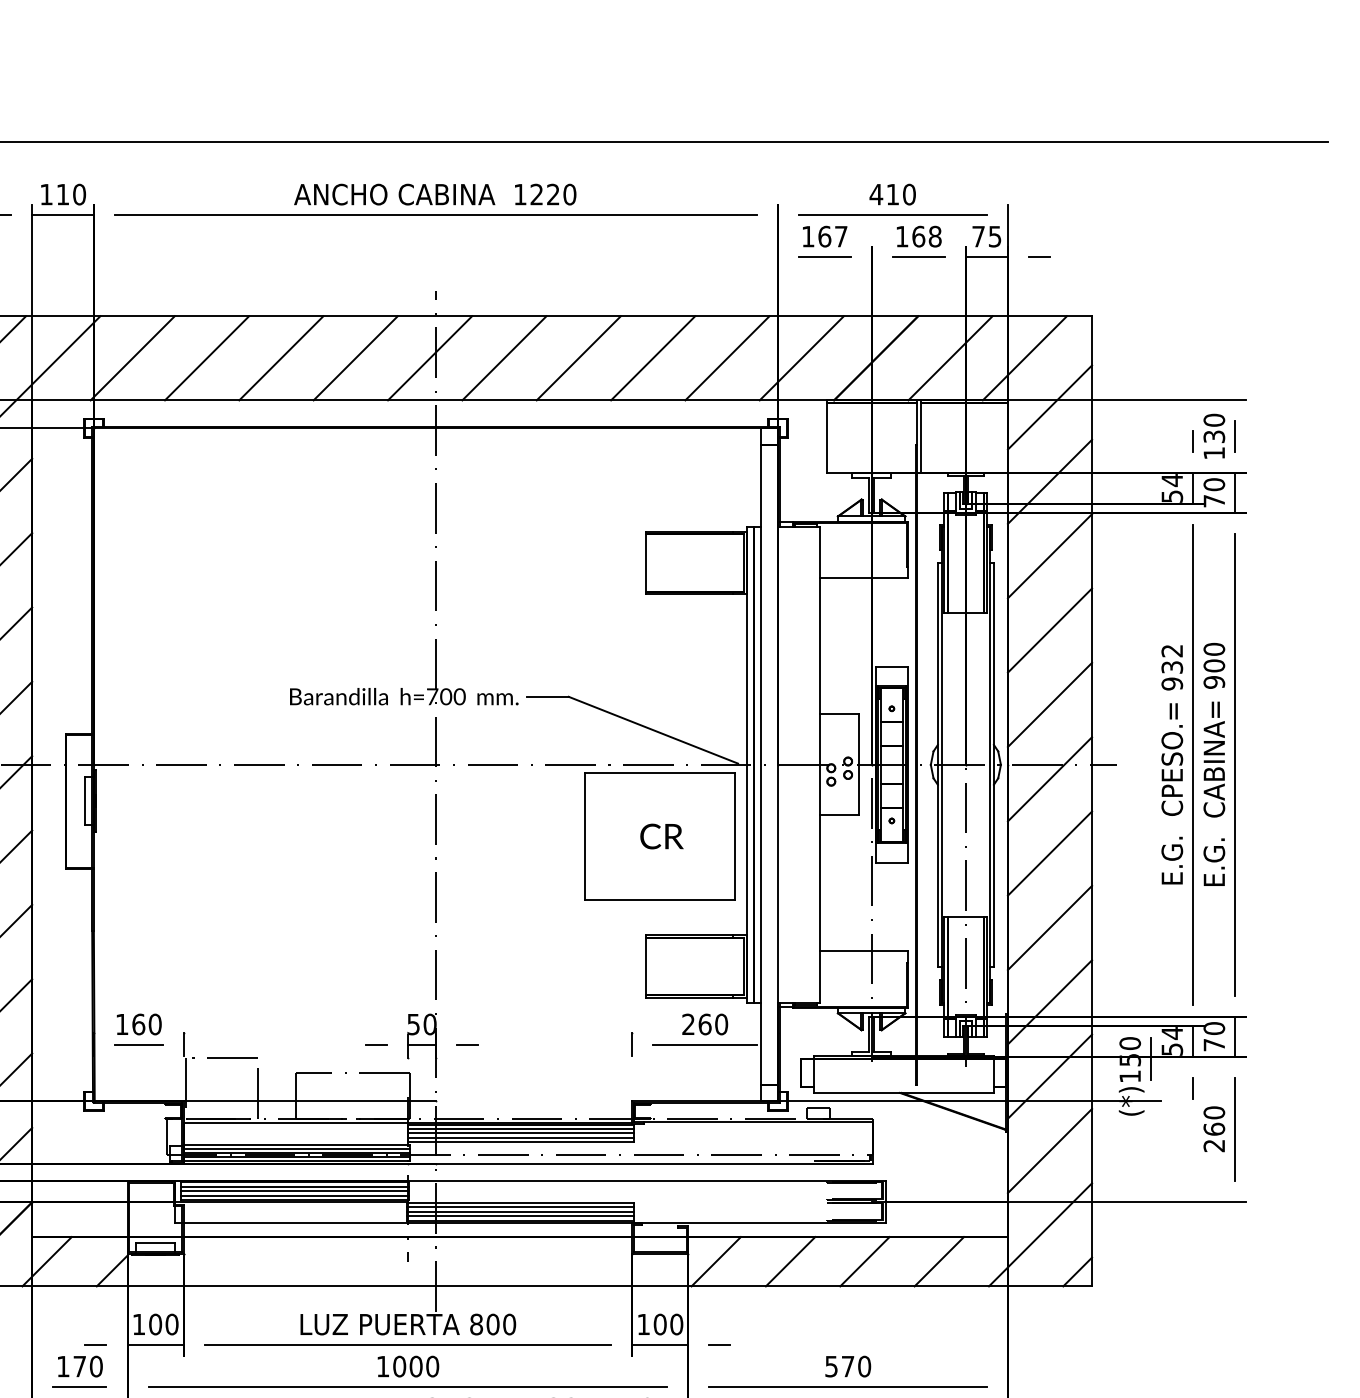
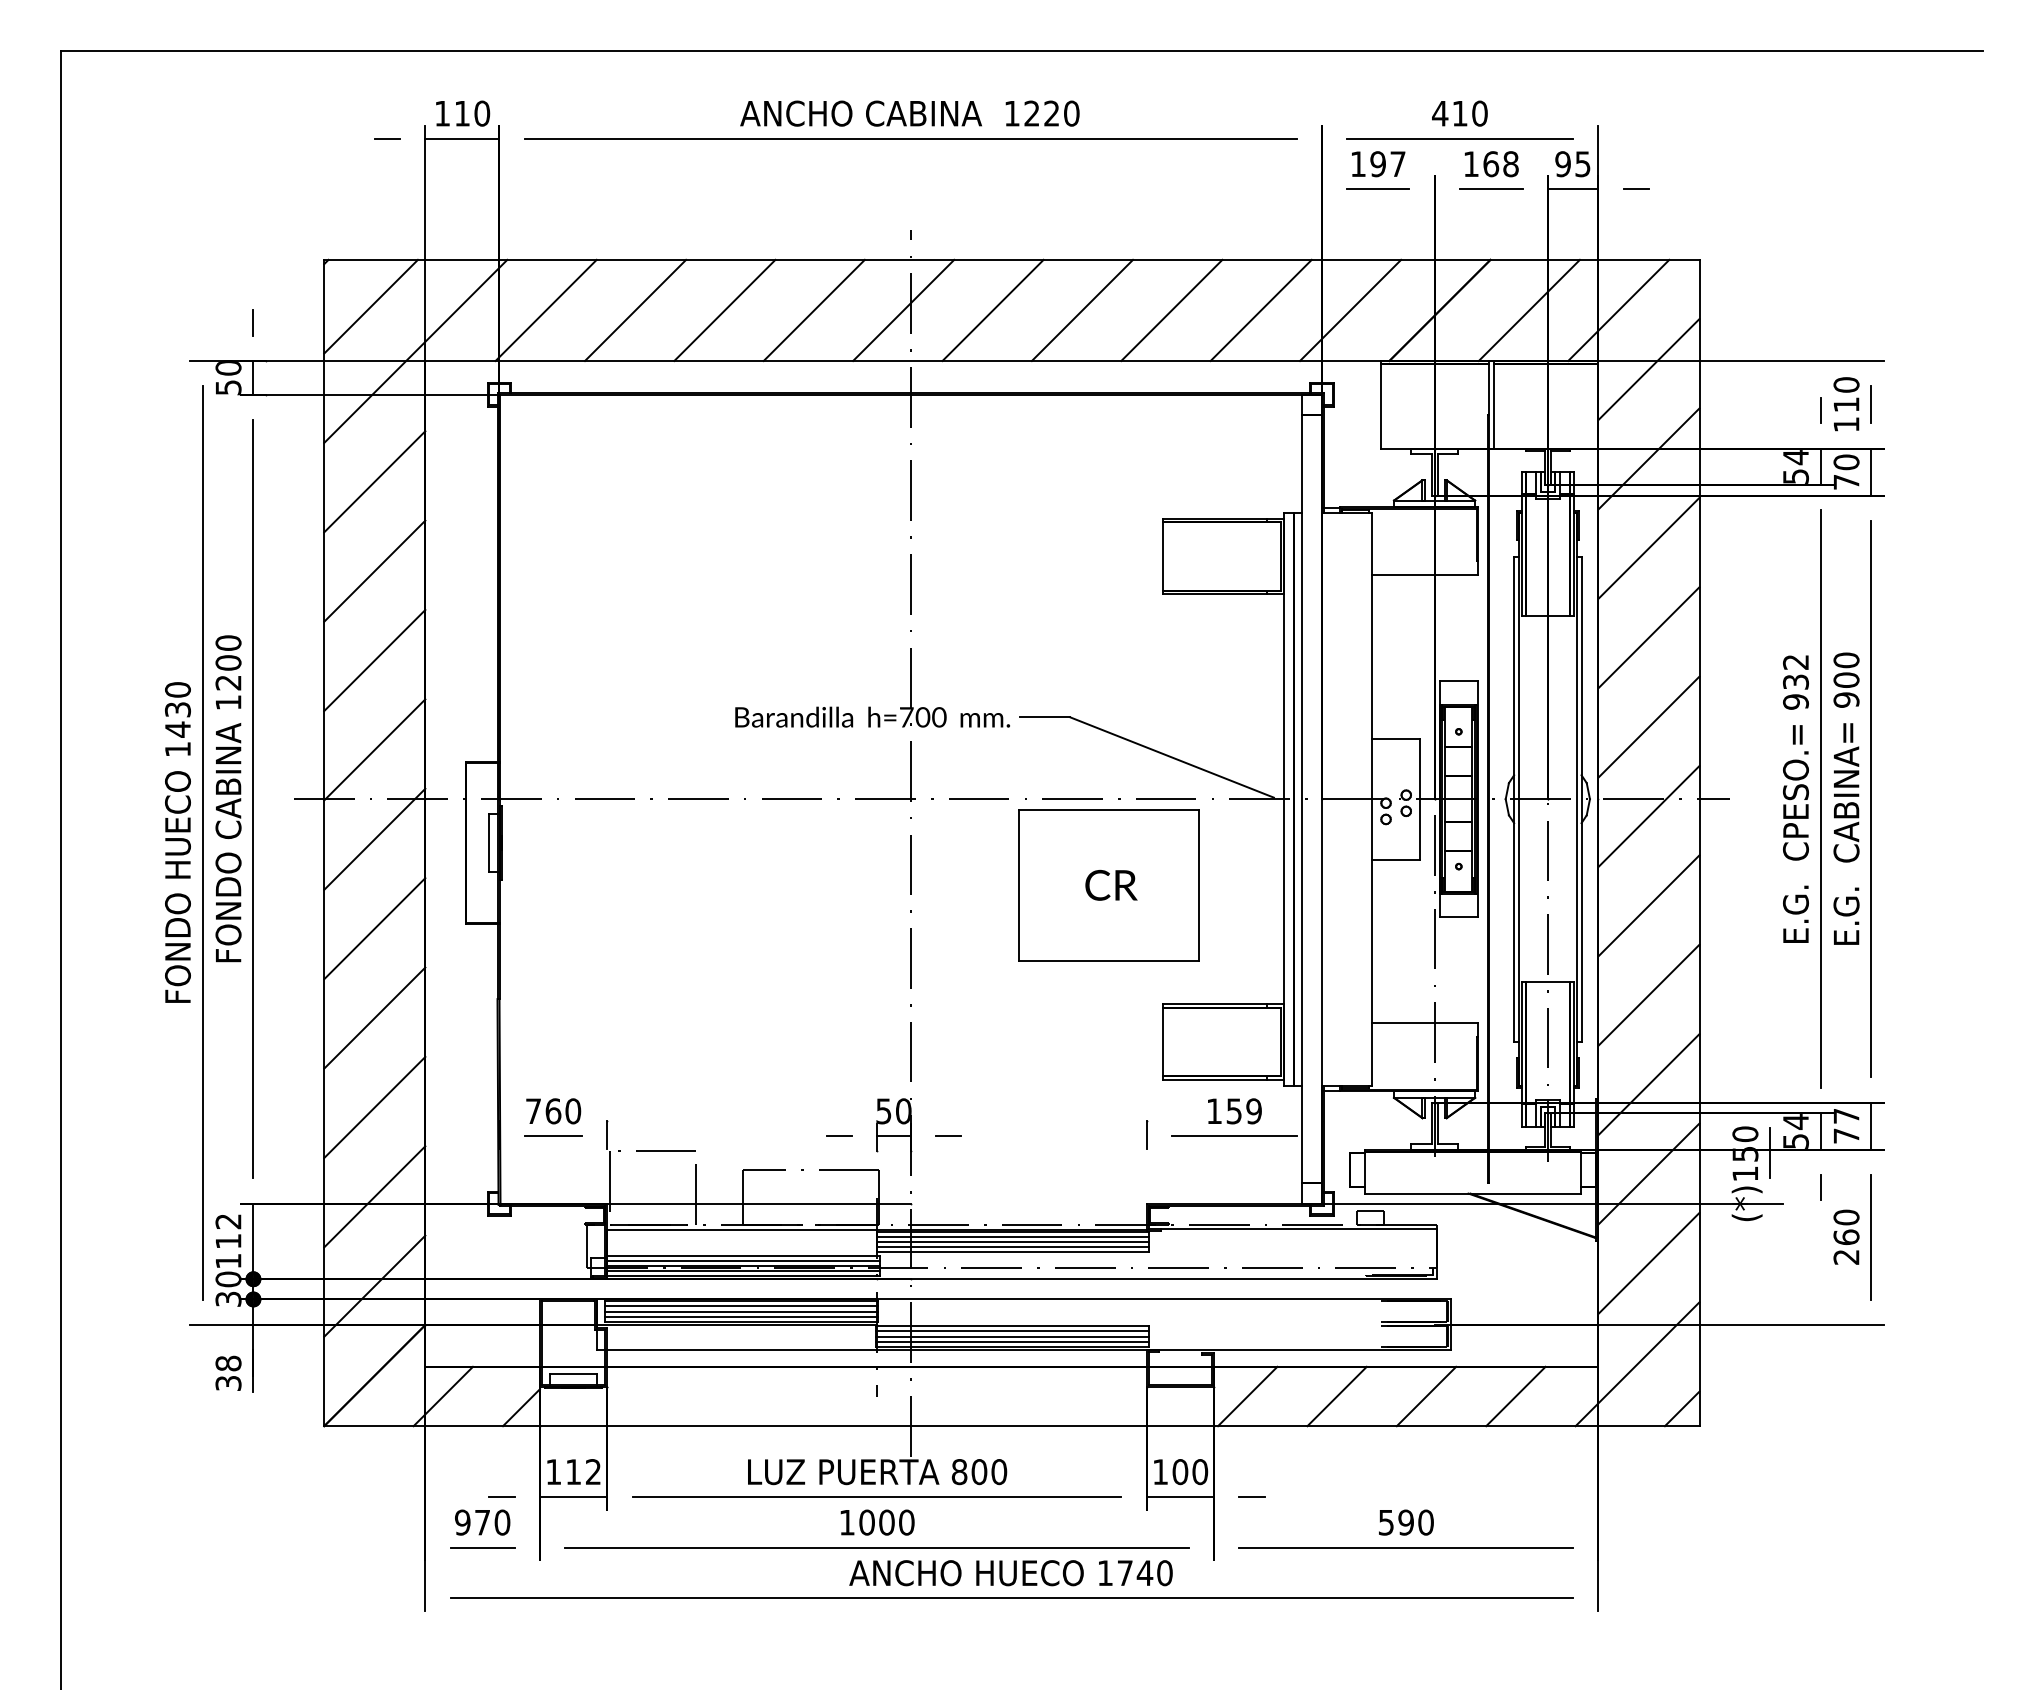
text: (825, 236) -> (1378, 164), 167 -> 197
text: (978, 236) -> (1562, 164), 75 -> 95
text: (1214, 436) -> (1846, 404), 130 -> 110
part: (660, 836) -> (1109, 885), moved
text: (122, 1023) -> (533, 1110), 160 -> 760
text: (704, 1024) -> (1233, 1111), 260 -> 159
text: (1214, 1027) -> (1846, 1115), 70 -> 77
text: (163, 1324) -> (583, 1472), 100 -> 112
text: (63, 1366) -> (462, 1522), 170 -> 970
text: (847, 1366) -> (1405, 1522), 570 -> 590

